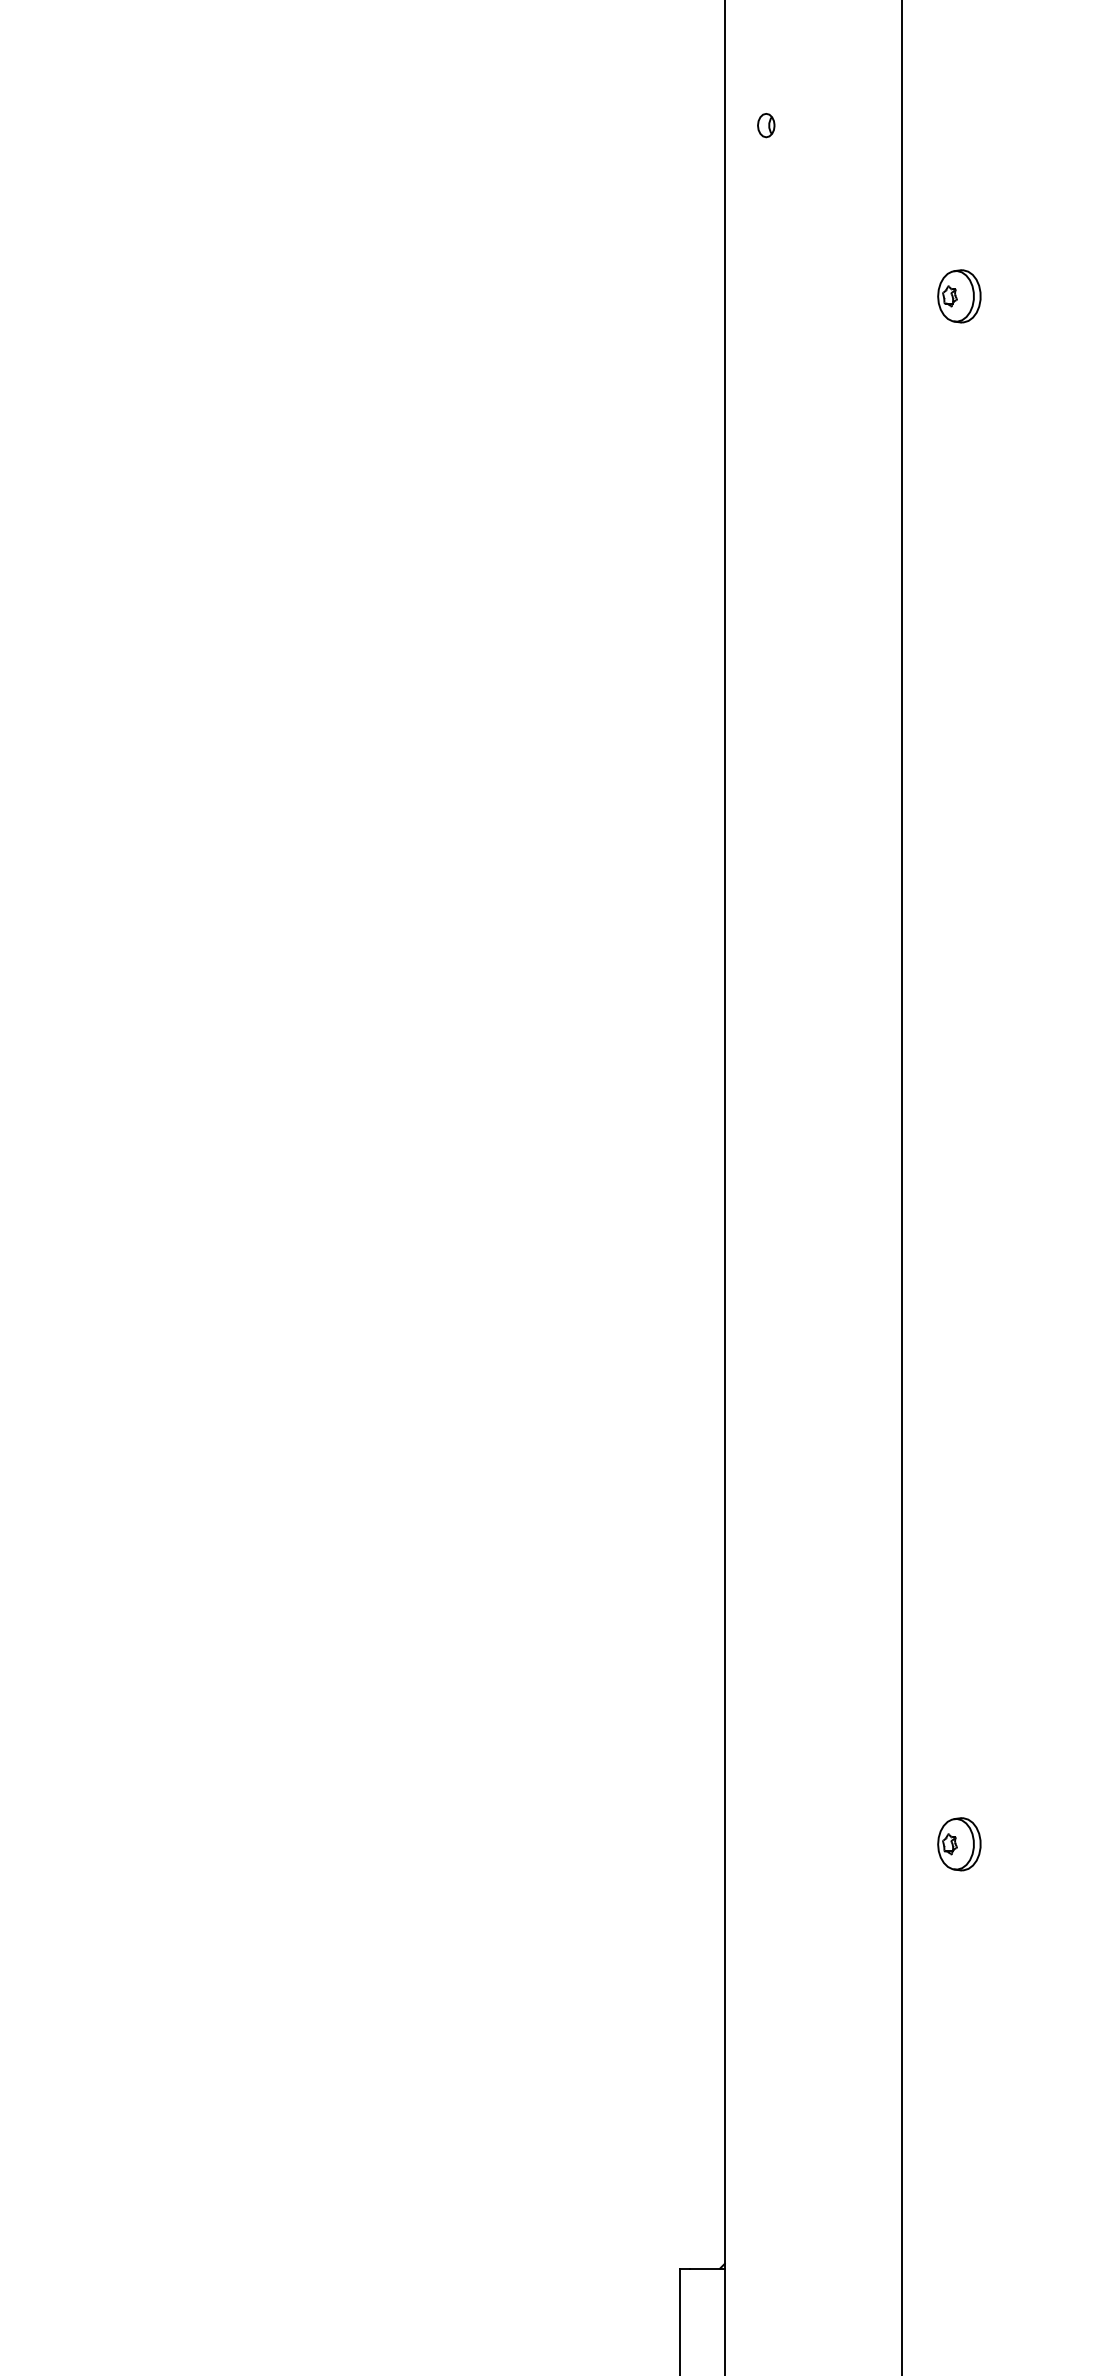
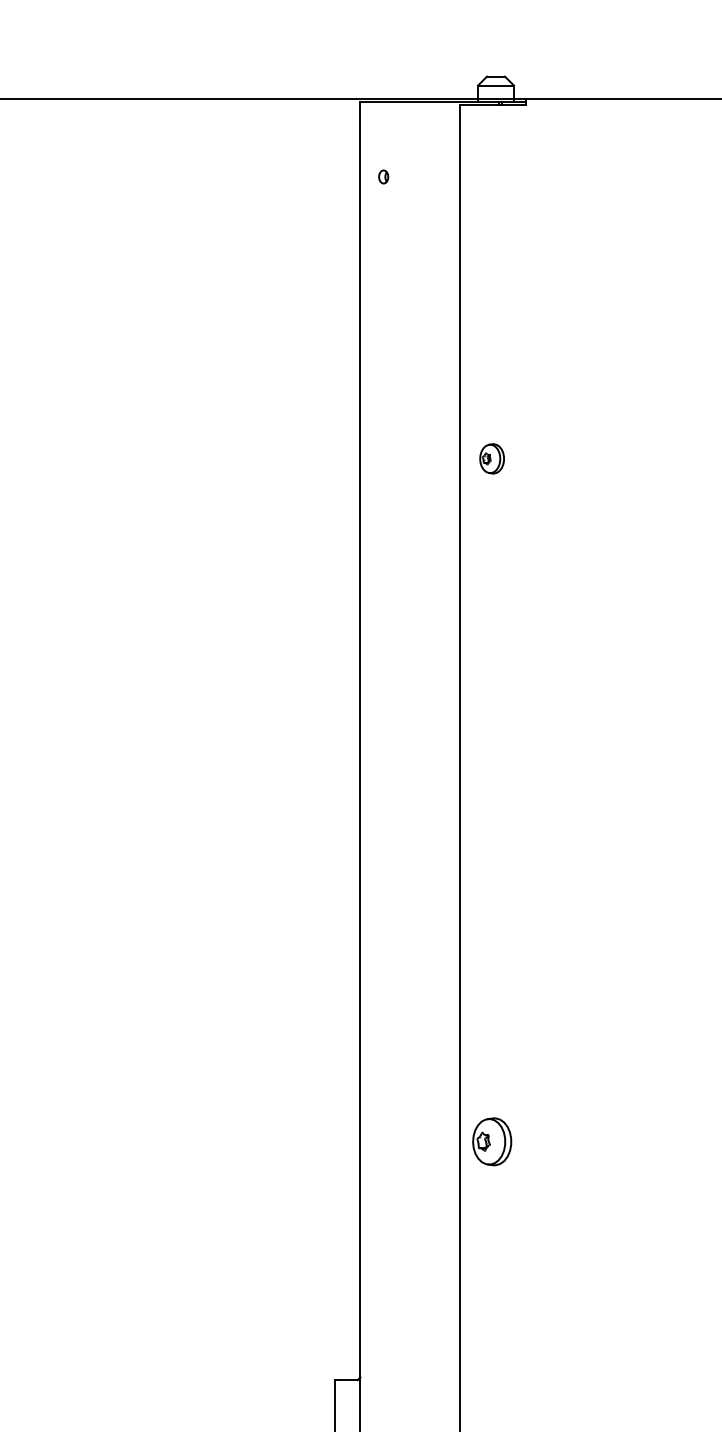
part: (958, 295) -> (491, 458), moved
part: (958, 1843) -> (491, 1141), size x1.6

